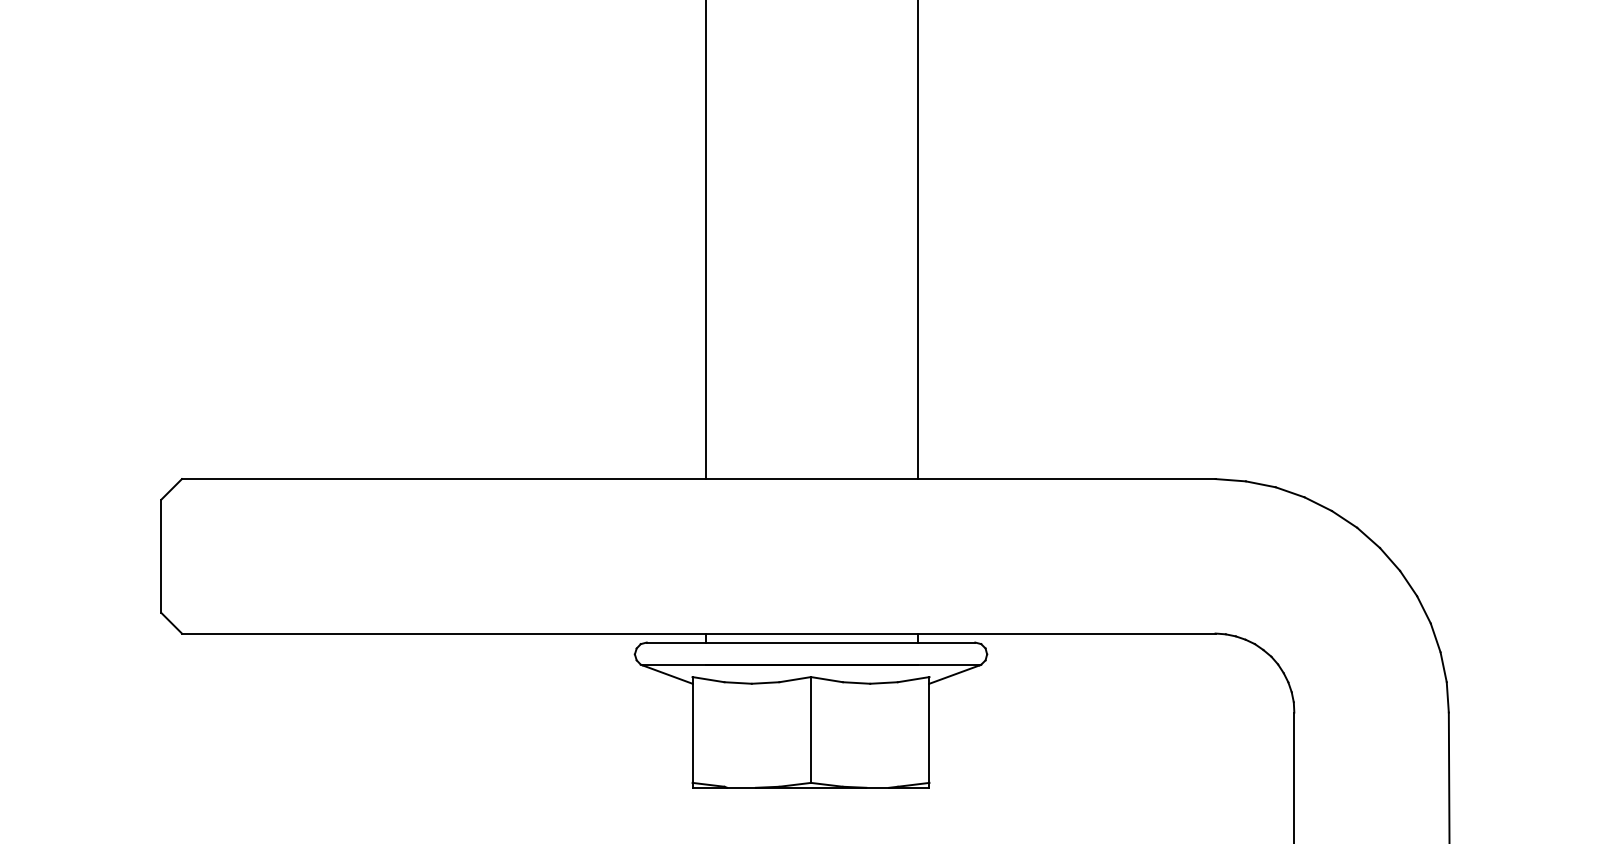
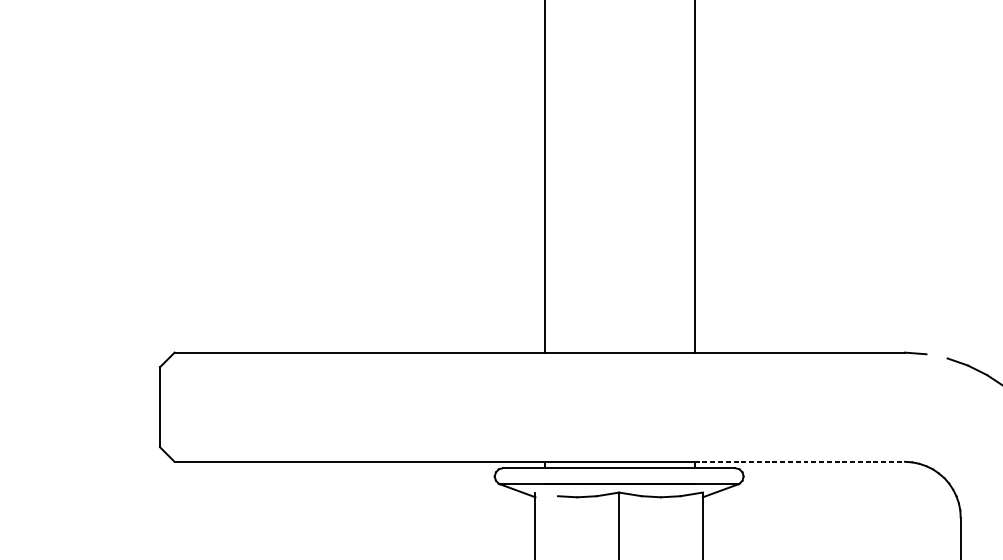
line: (1260, 484) -> (936, 356), removed
line: (1066, 633) -> (799, 461), solid -> dashed
line: (708, 679) -> (546, 494), removed

